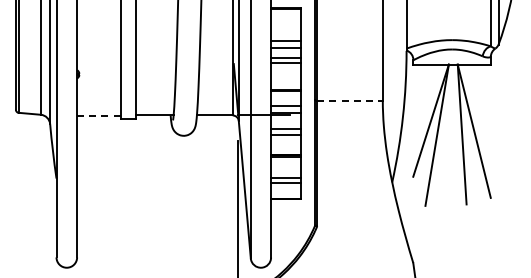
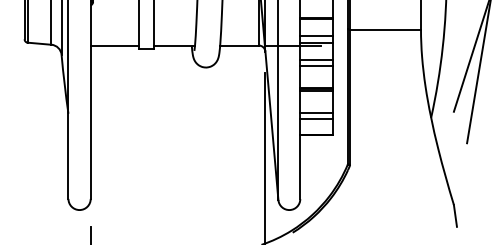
line: (350, 100) -> (386, 29), dashed -> solid
line: (99, 115) -> (114, 45), dashed -> solid

